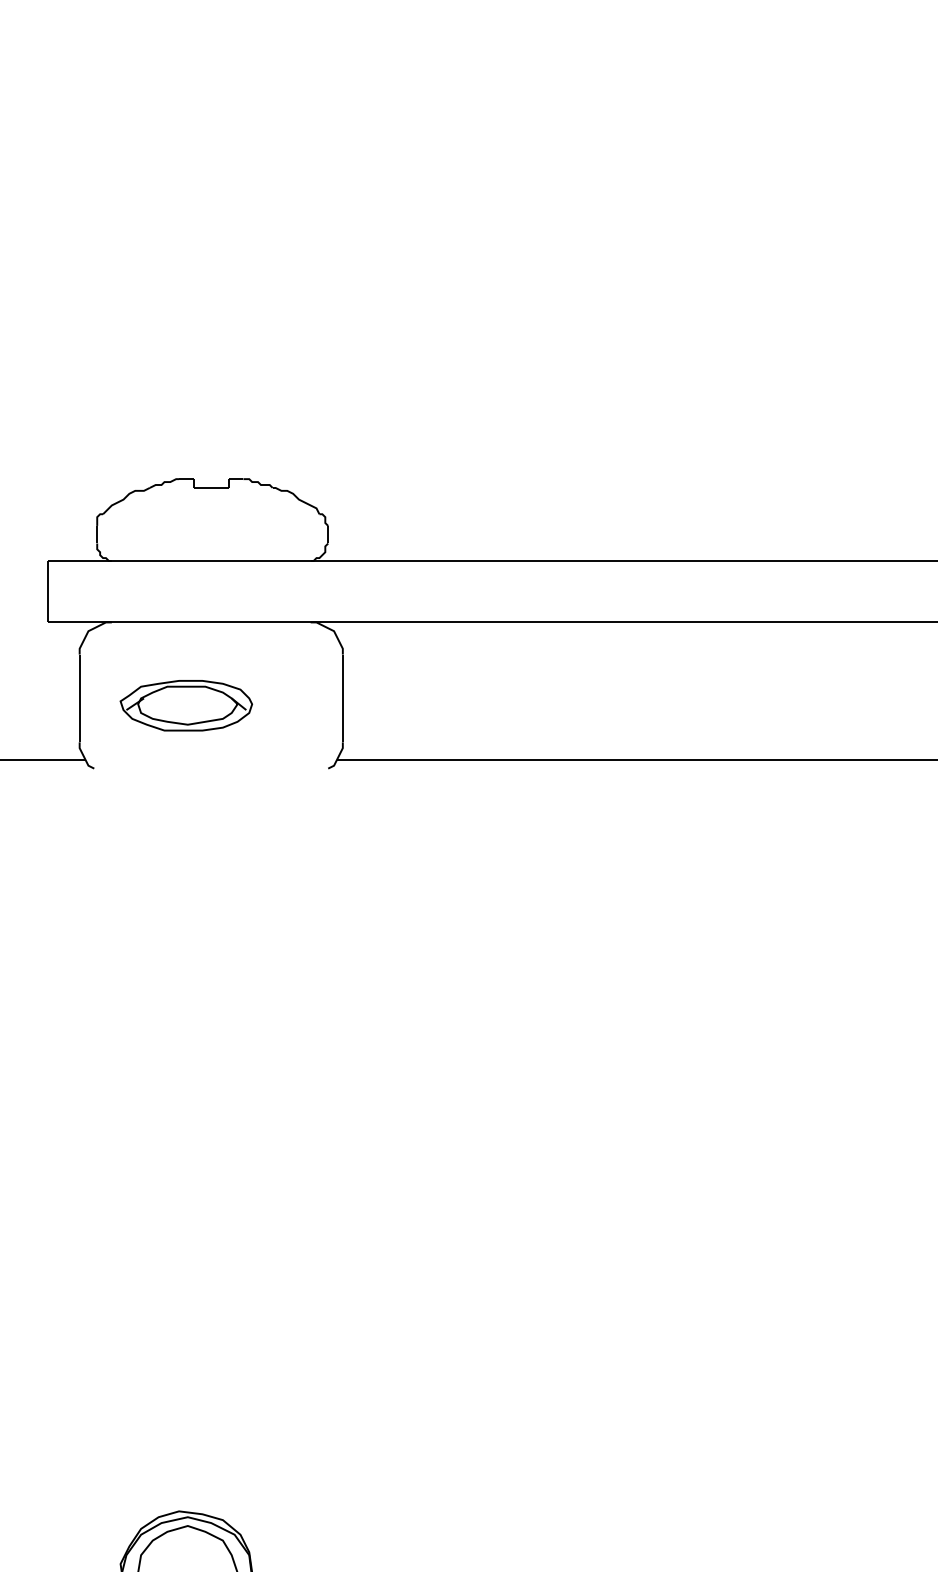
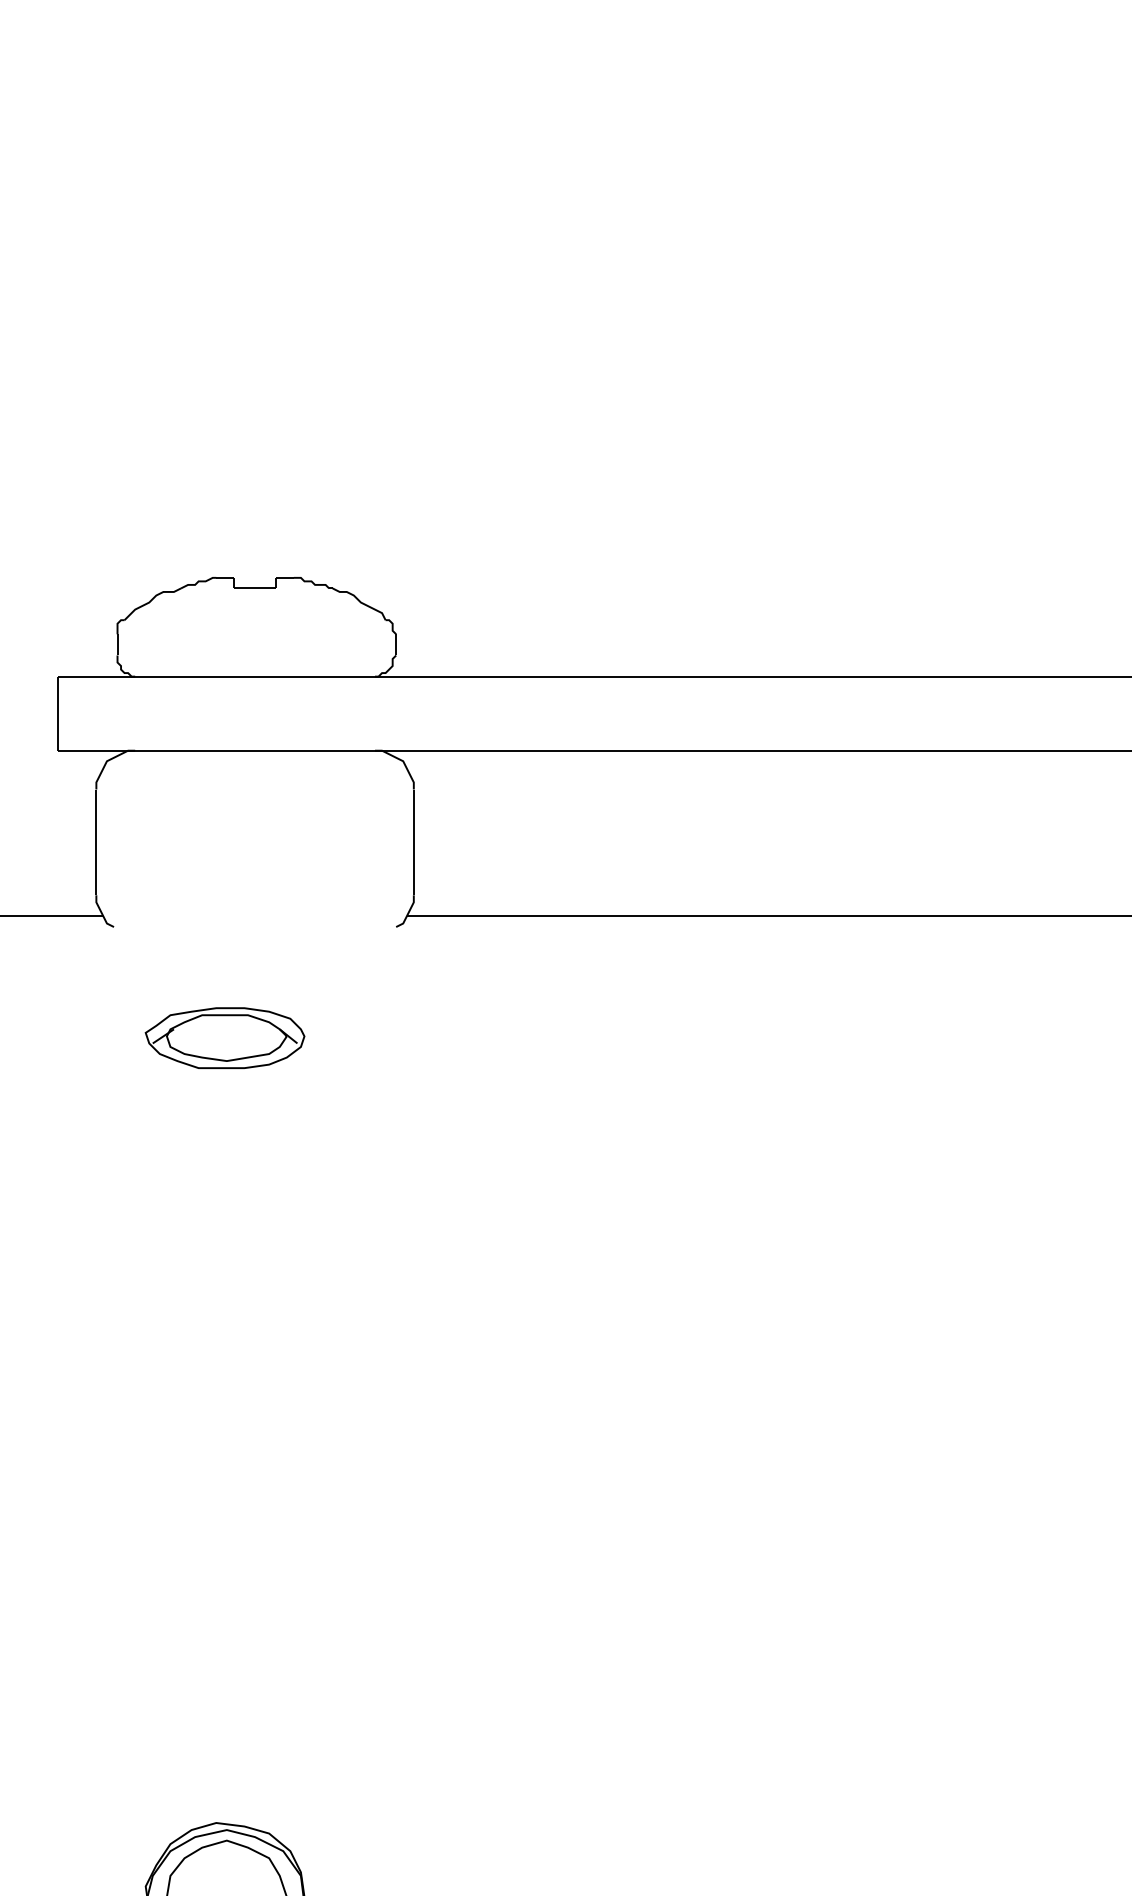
part: (185, 705) -> (224, 1037), moved

